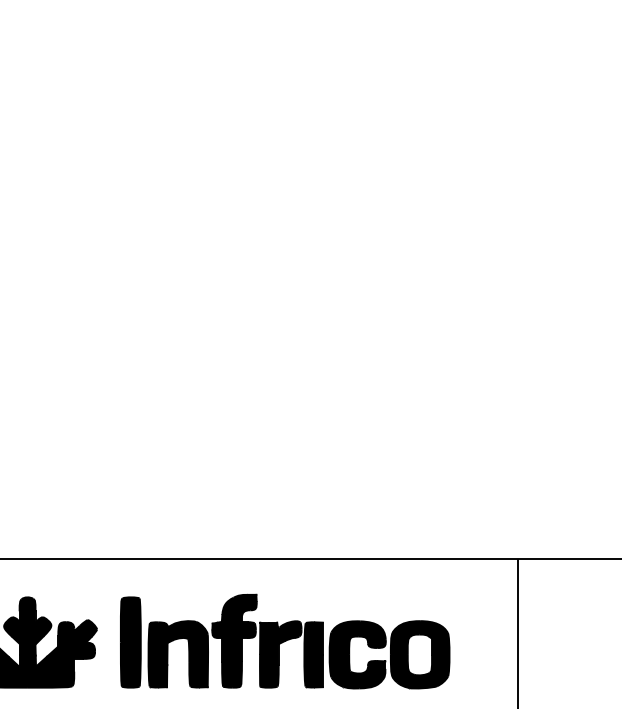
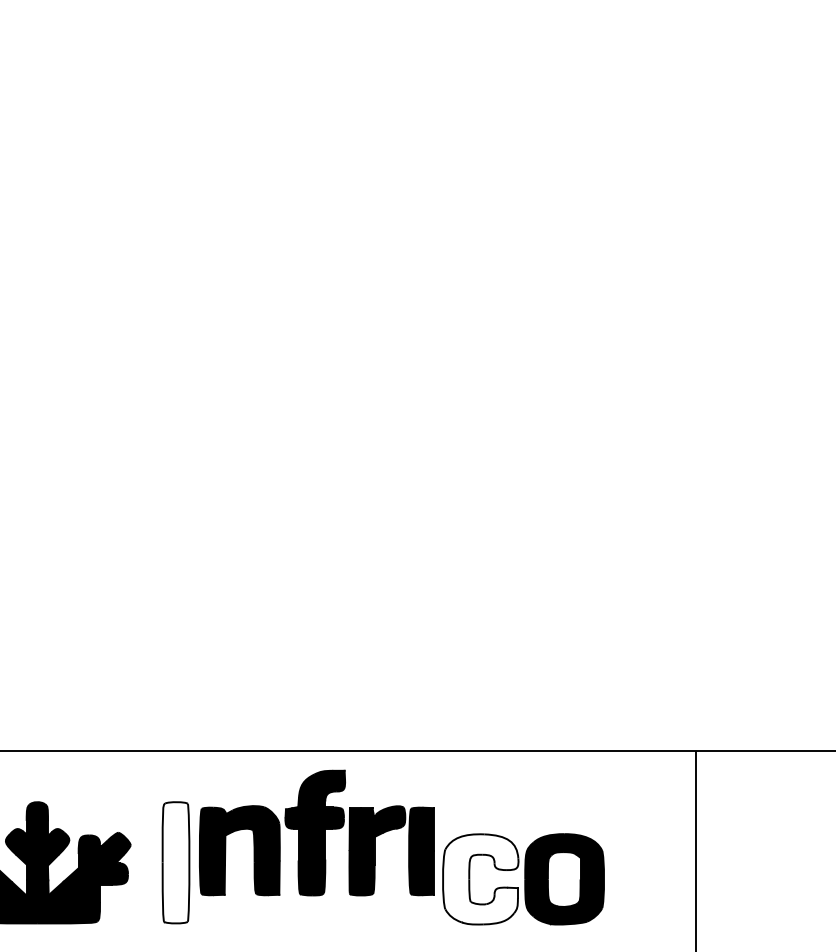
part: (235, 640) -> (316, 832), moved
fill: (130, 642) -> (175, 862), removed
fill: (357, 654) -> (480, 879), removed

